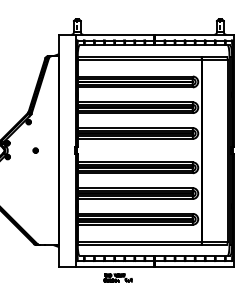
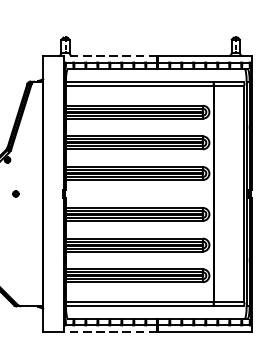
line: (114, 34) -> (109, 55), solid -> dashed
line: (114, 266) -> (109, 331), solid -> dashed

